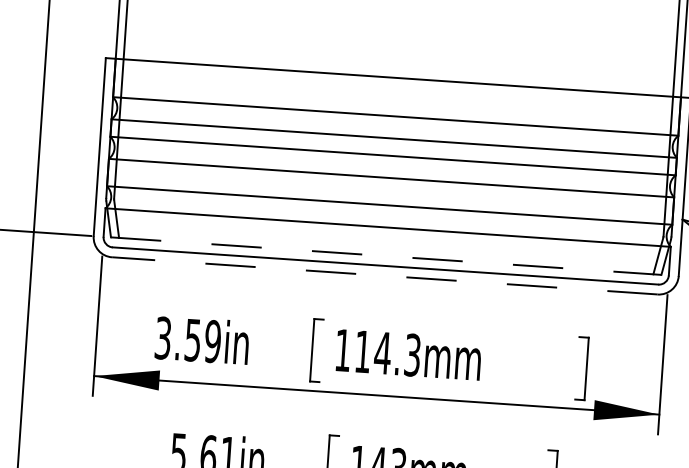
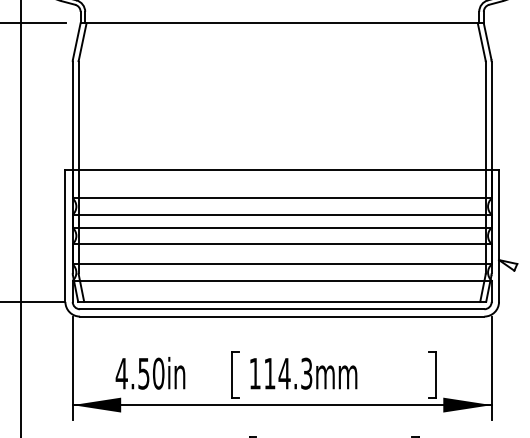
line: (386, 255) -> (282, 301), dashed -> solid
line: (383, 275) -> (281, 316), dashed -> solid
text: (187, 339) -> (139, 373), 3.59in -> 4.50in

